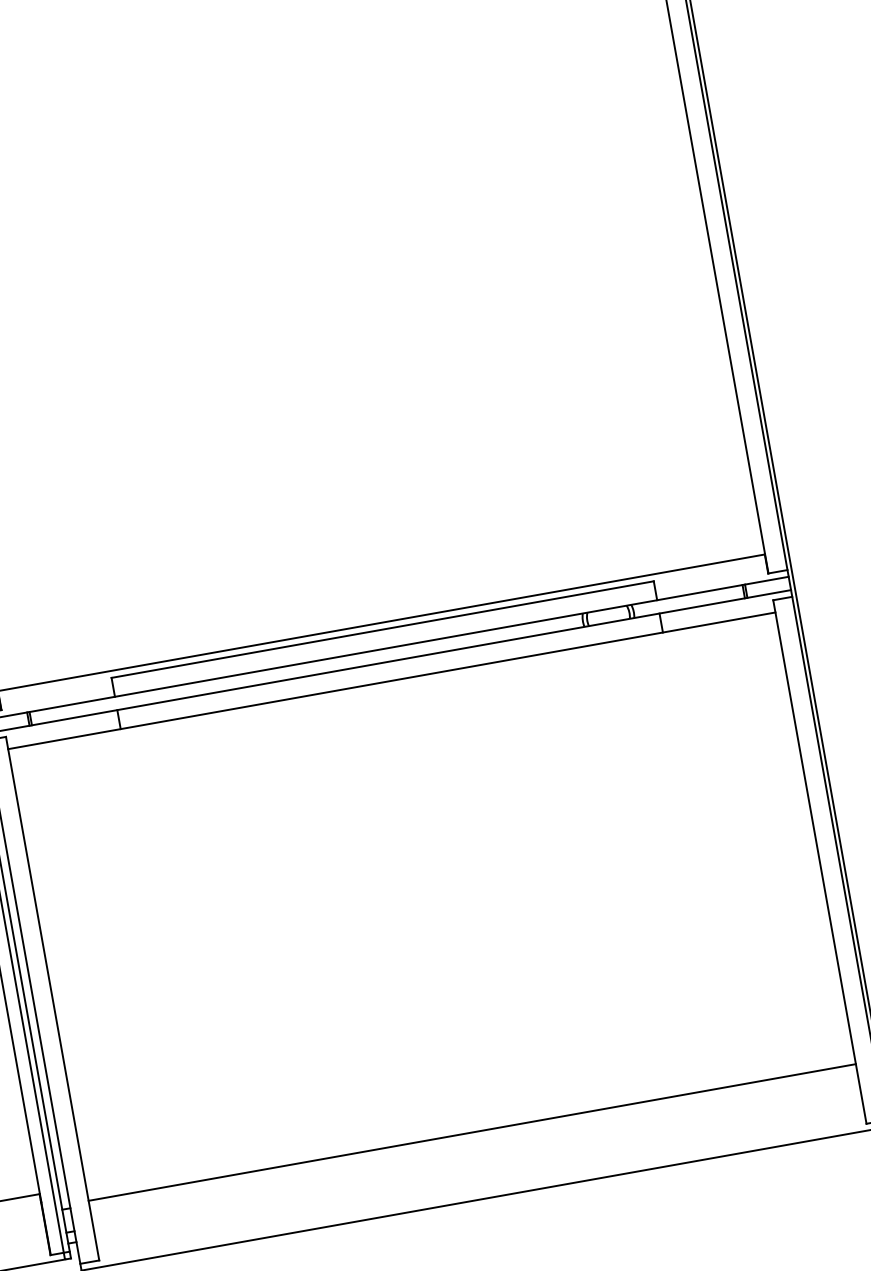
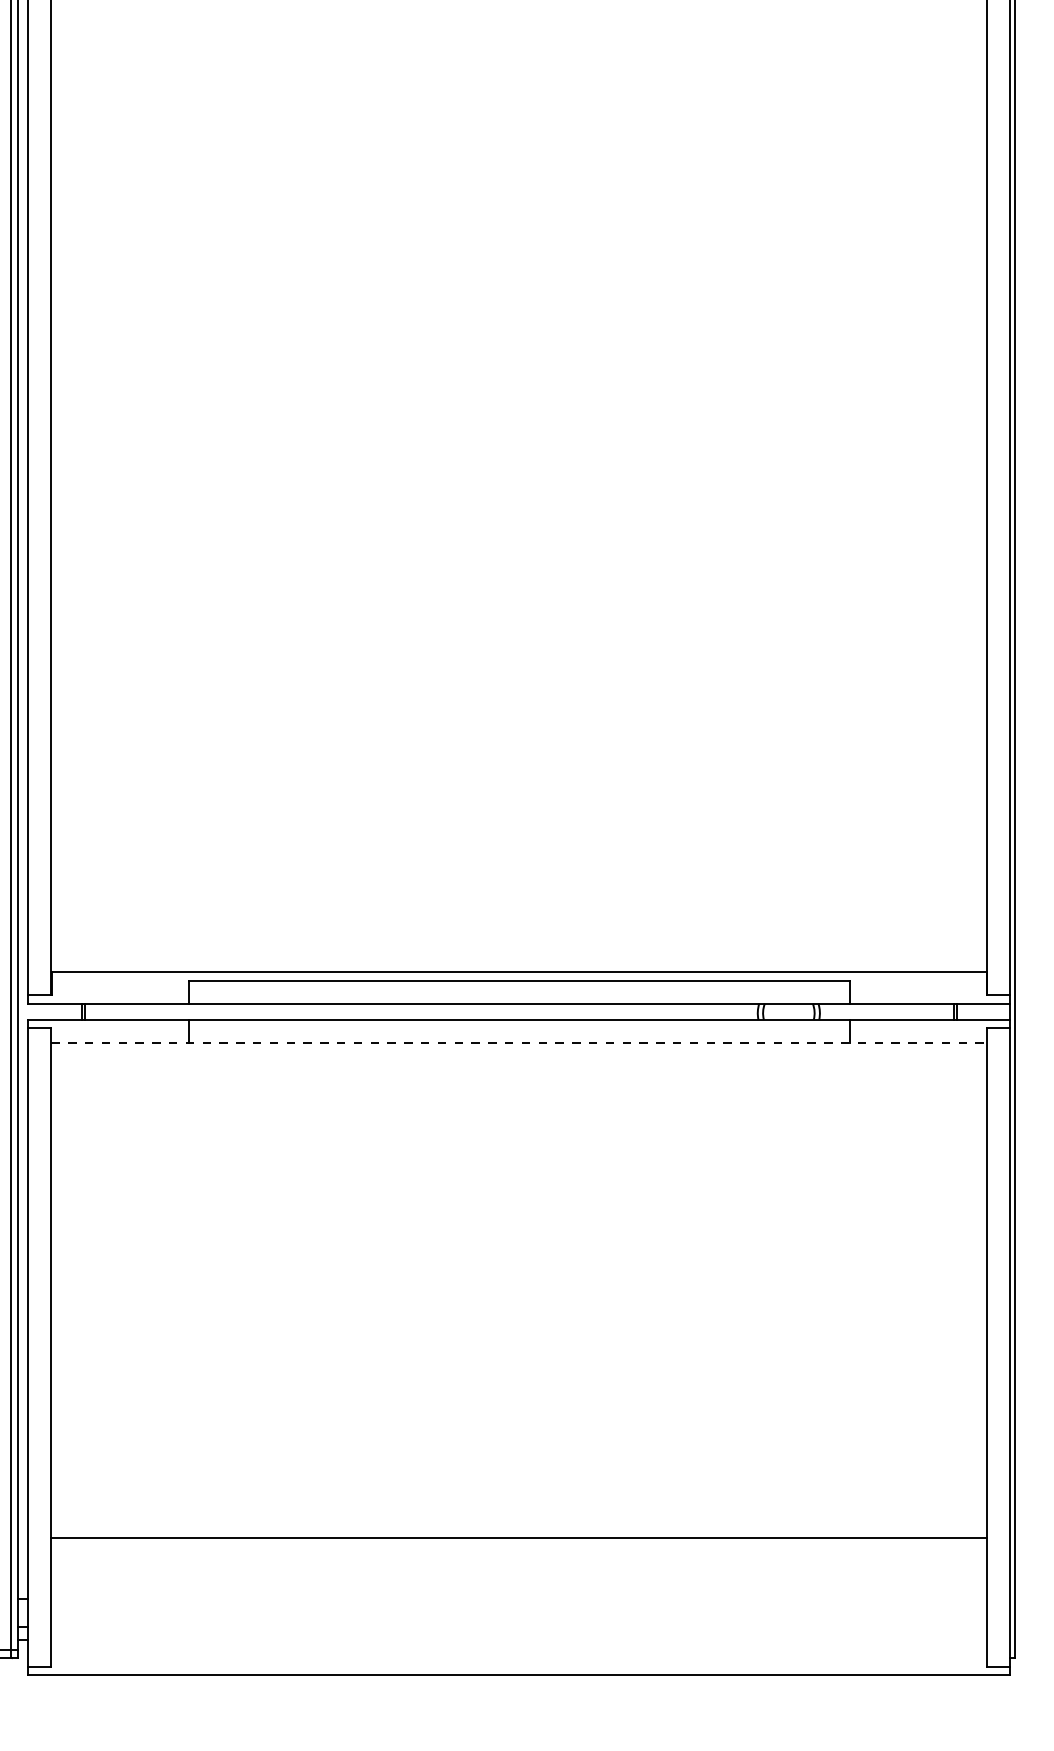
line: (392, 681) -> (519, 1043), solid -> dashed
line: (472, 1132) -> (519, 1537), moved

